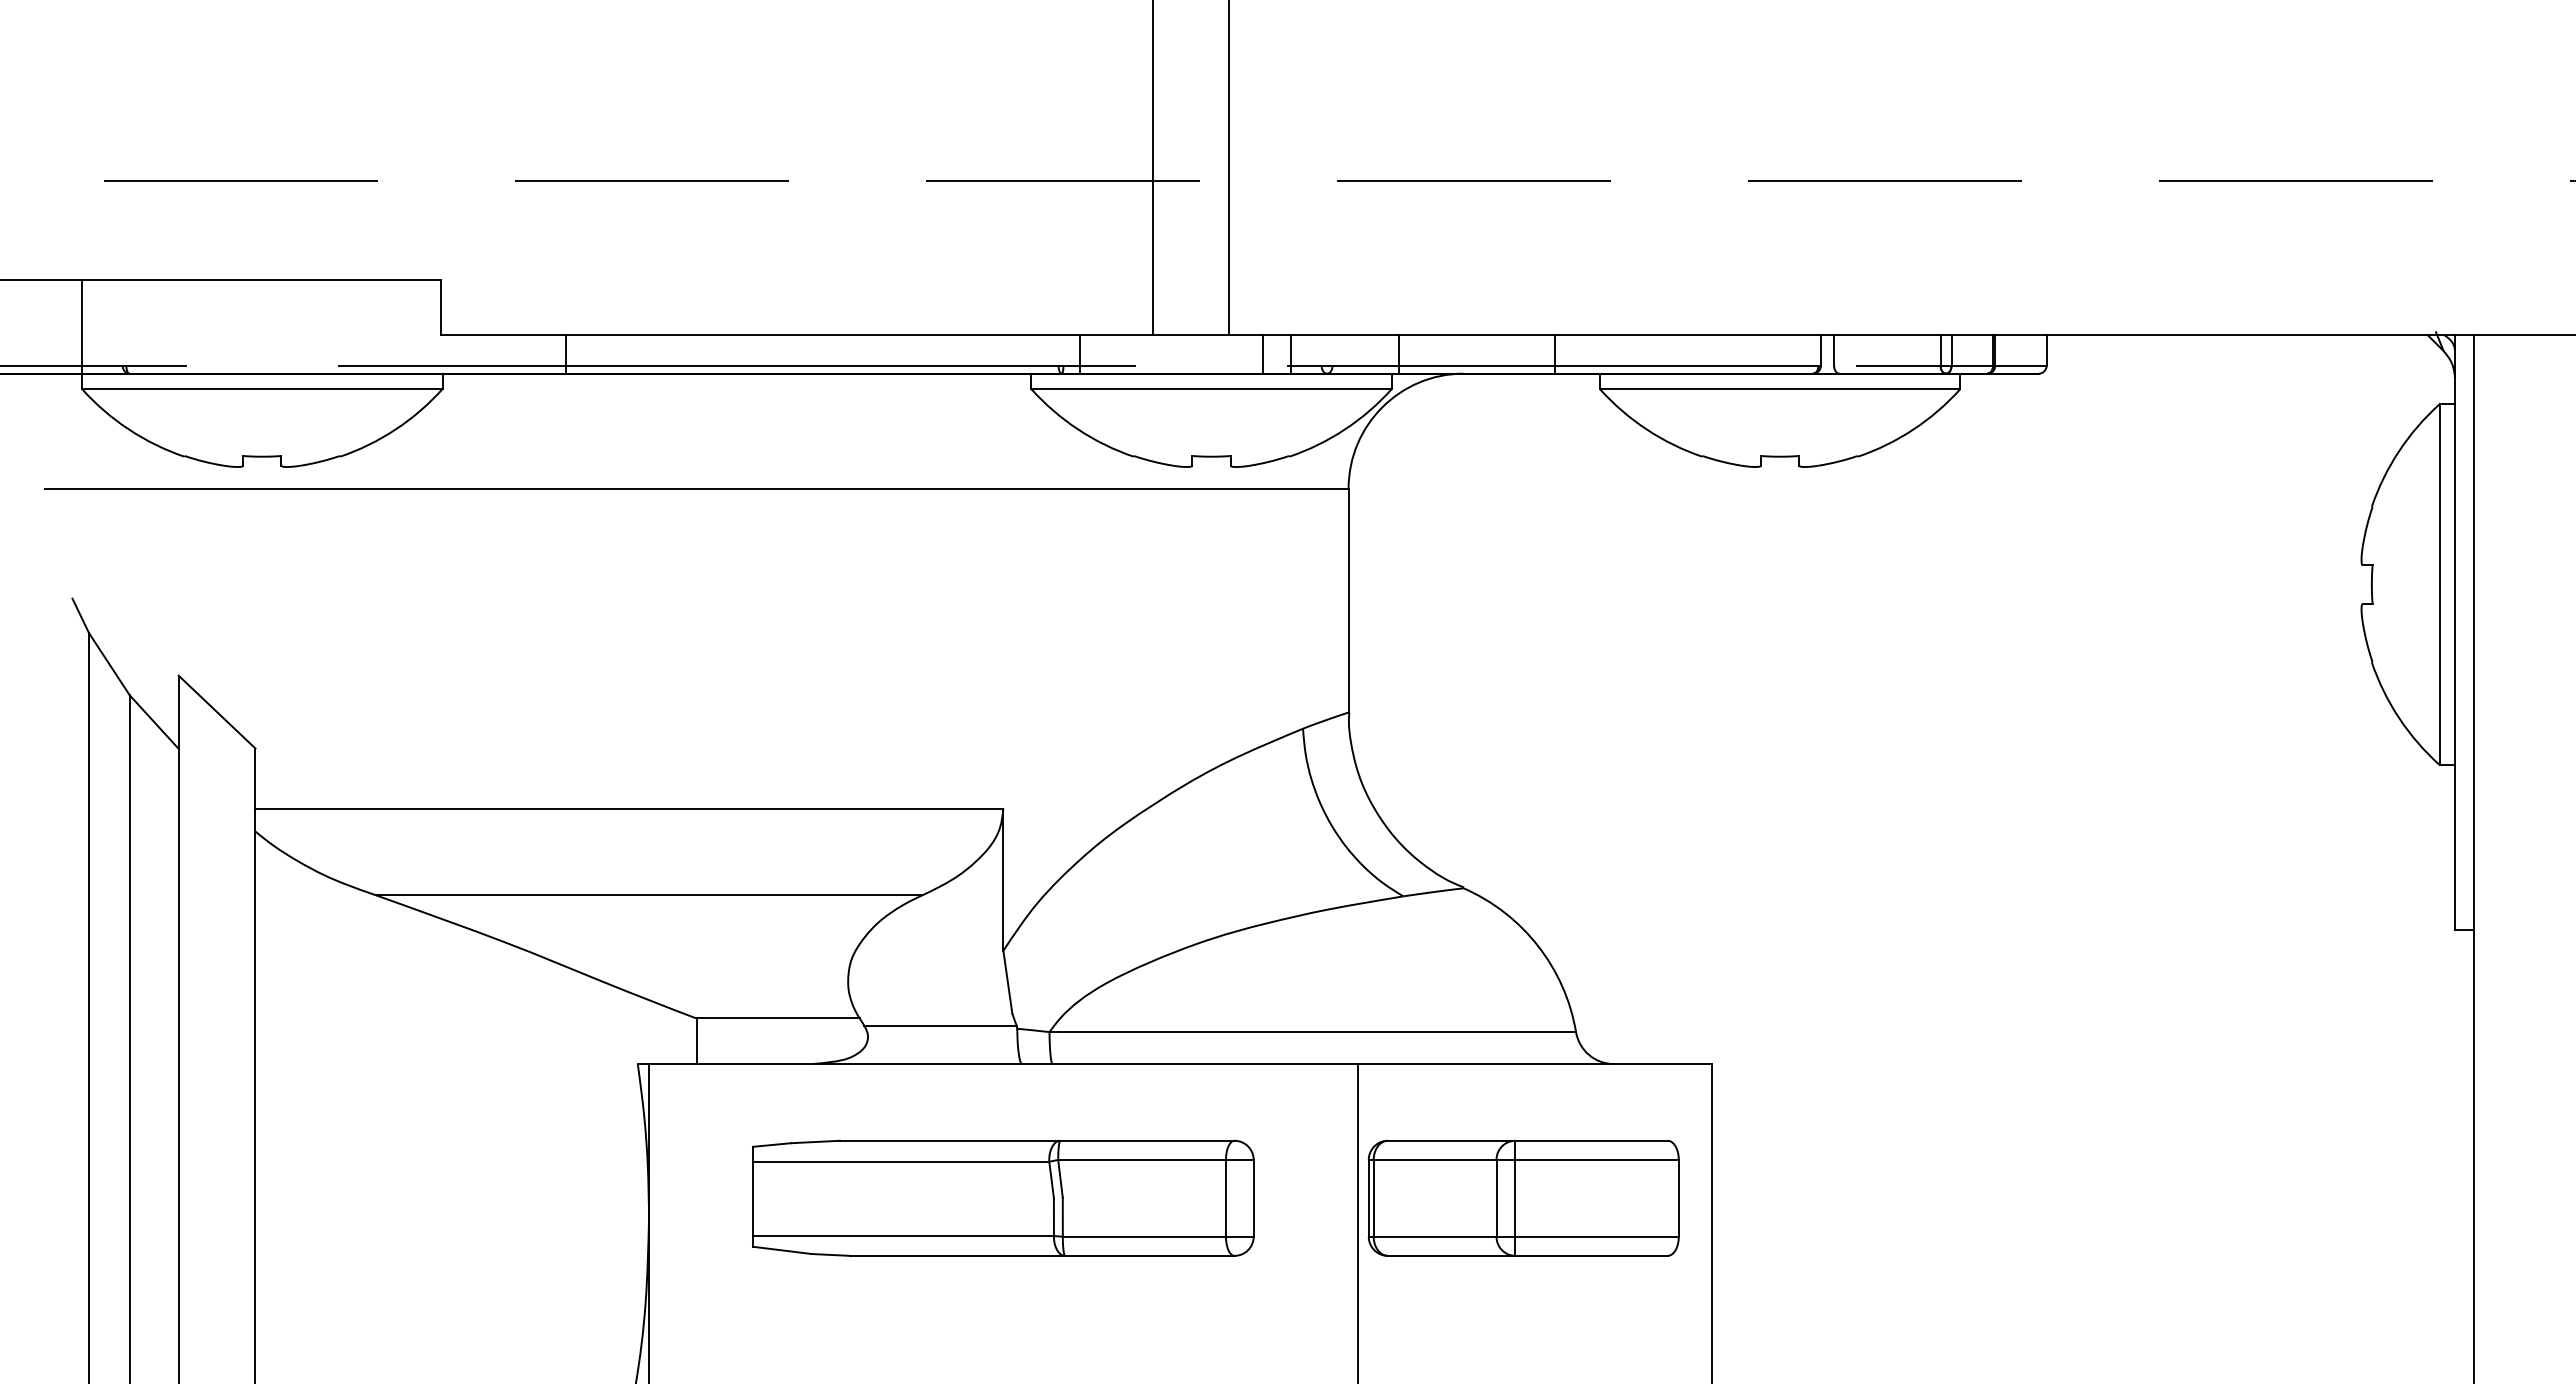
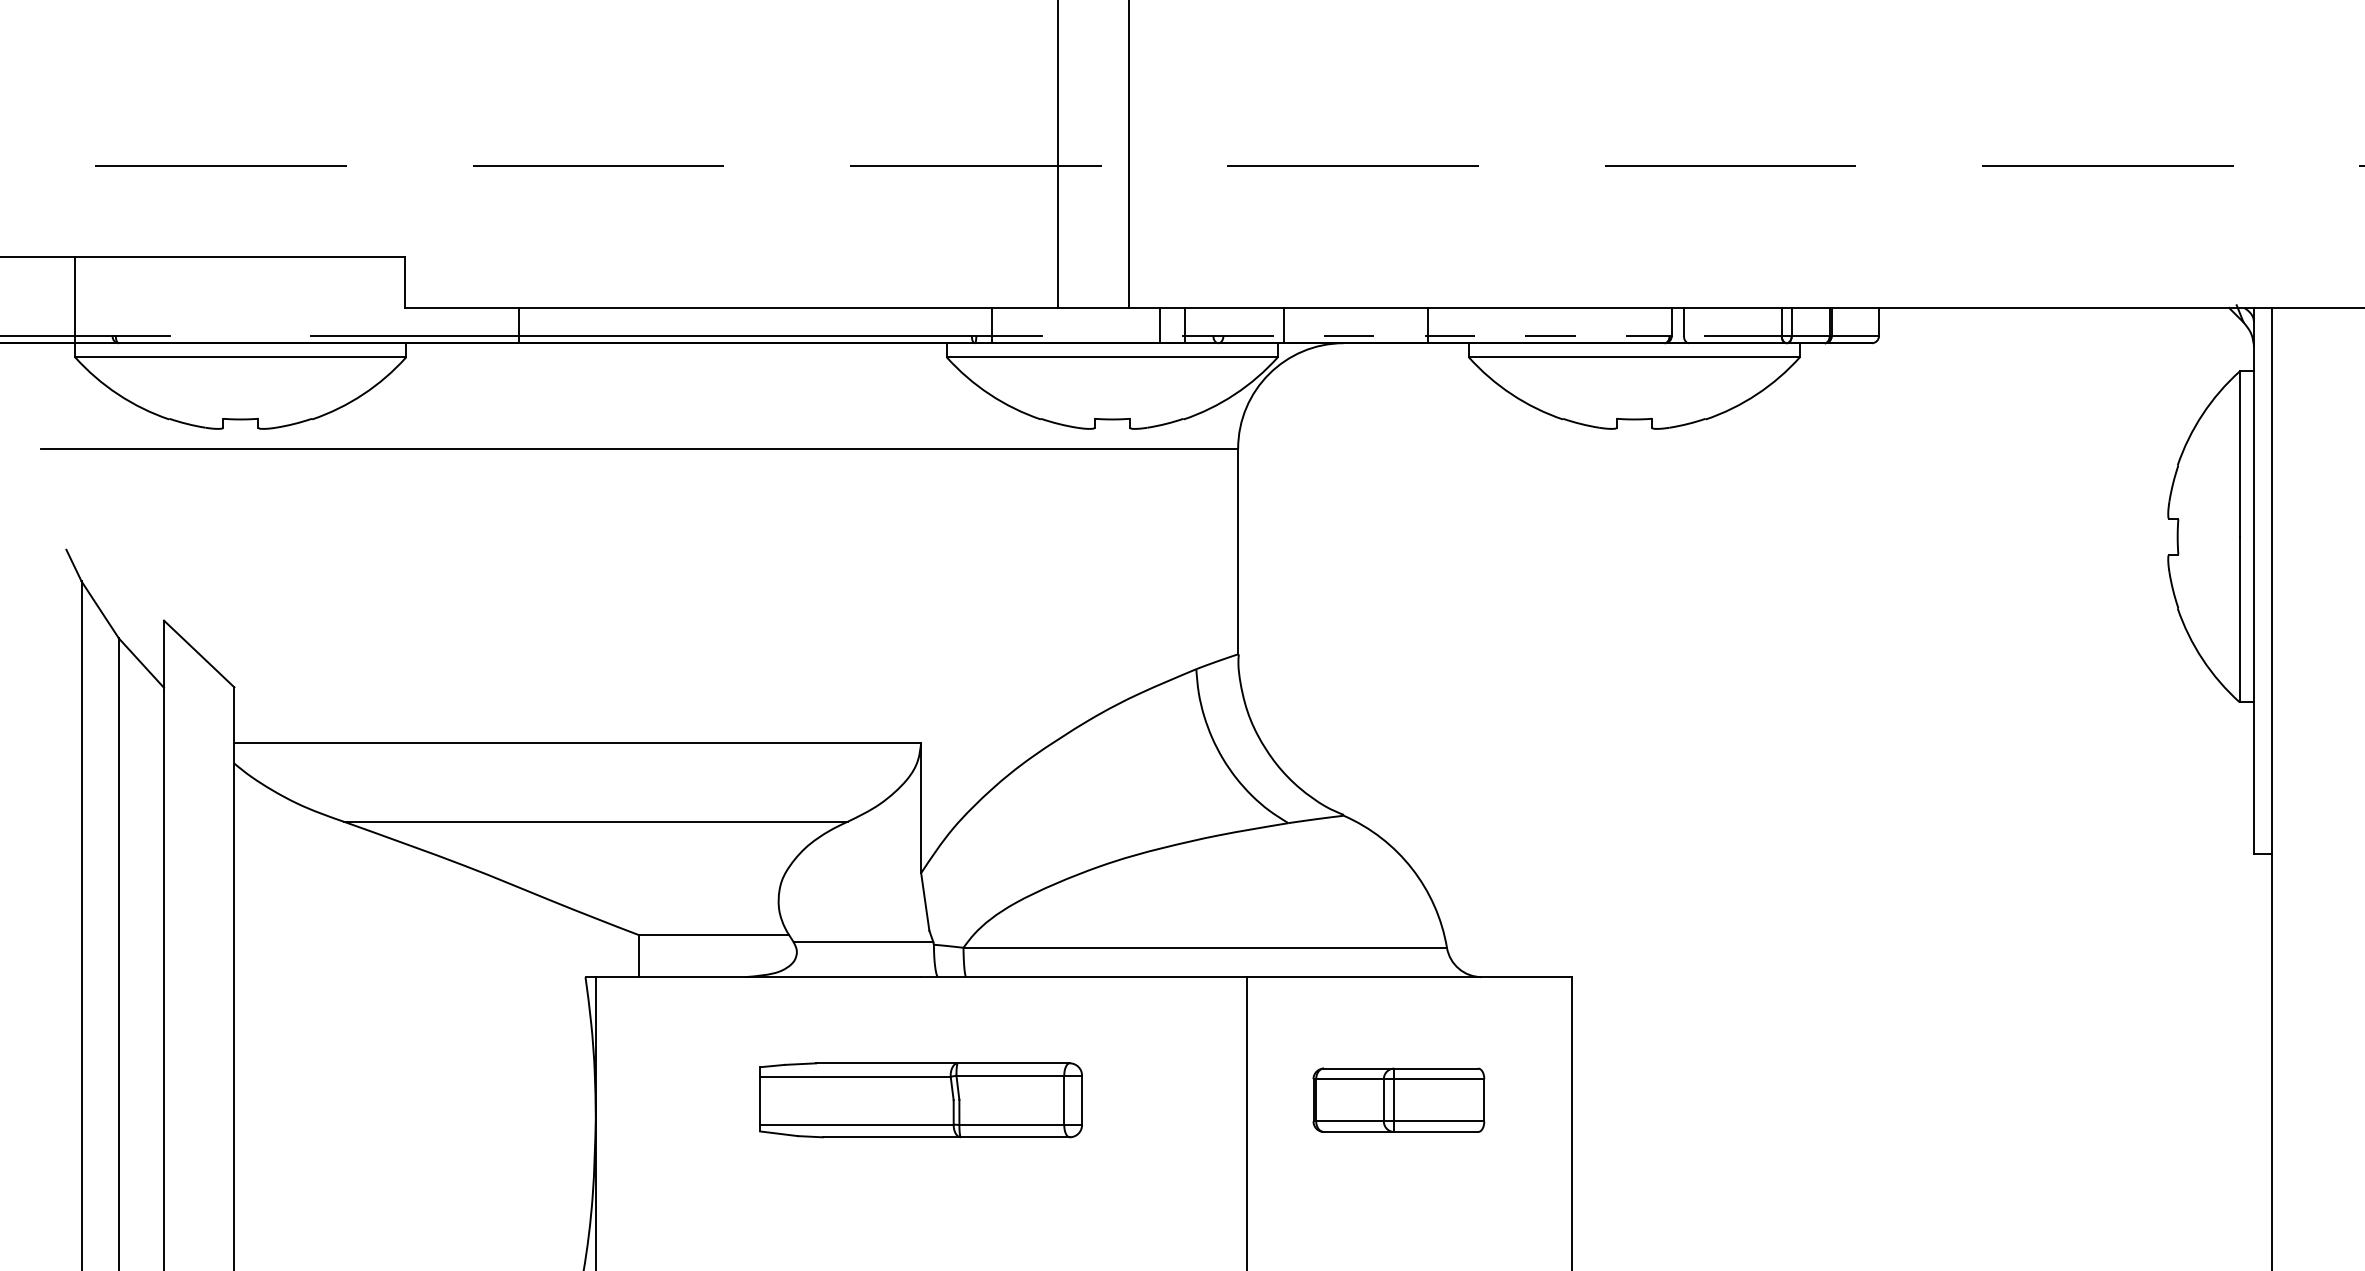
line: (1576, 366) -> (1447, 336), solid -> dashed
part: (1003, 1197) -> (921, 1099), size x0.7
part: (1523, 1197) -> (1398, 1099), size x0.6

